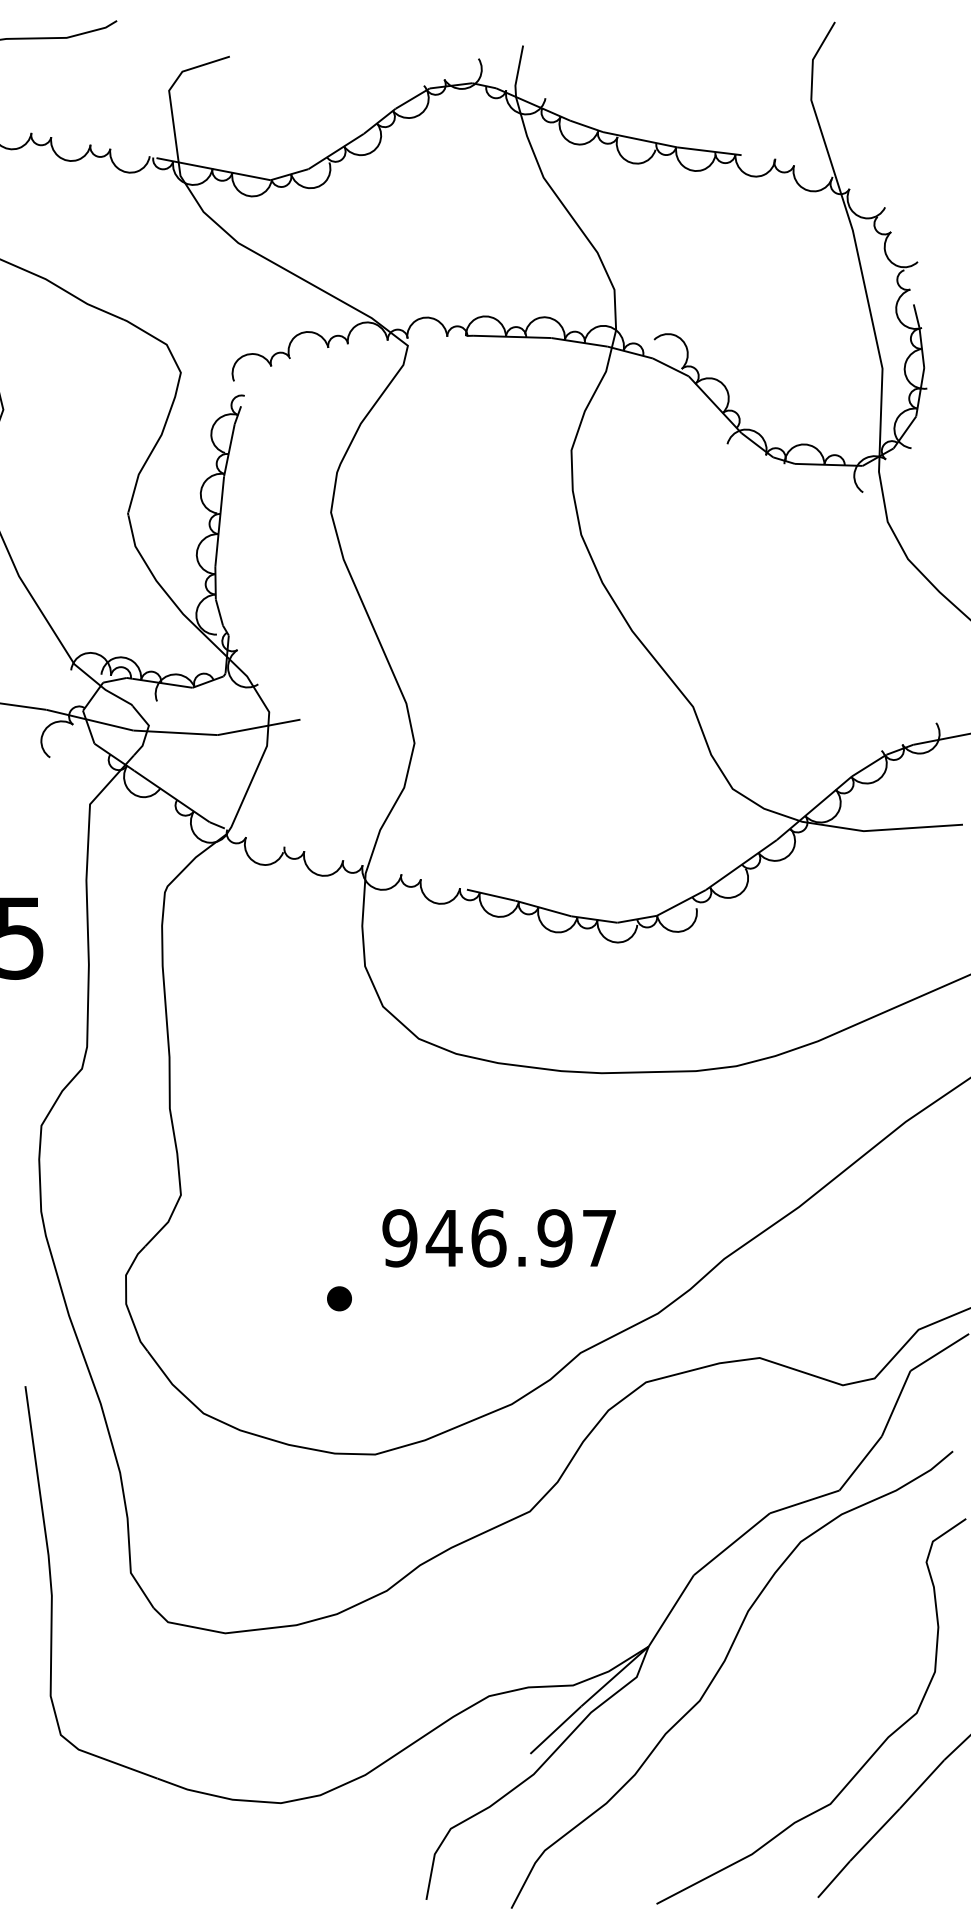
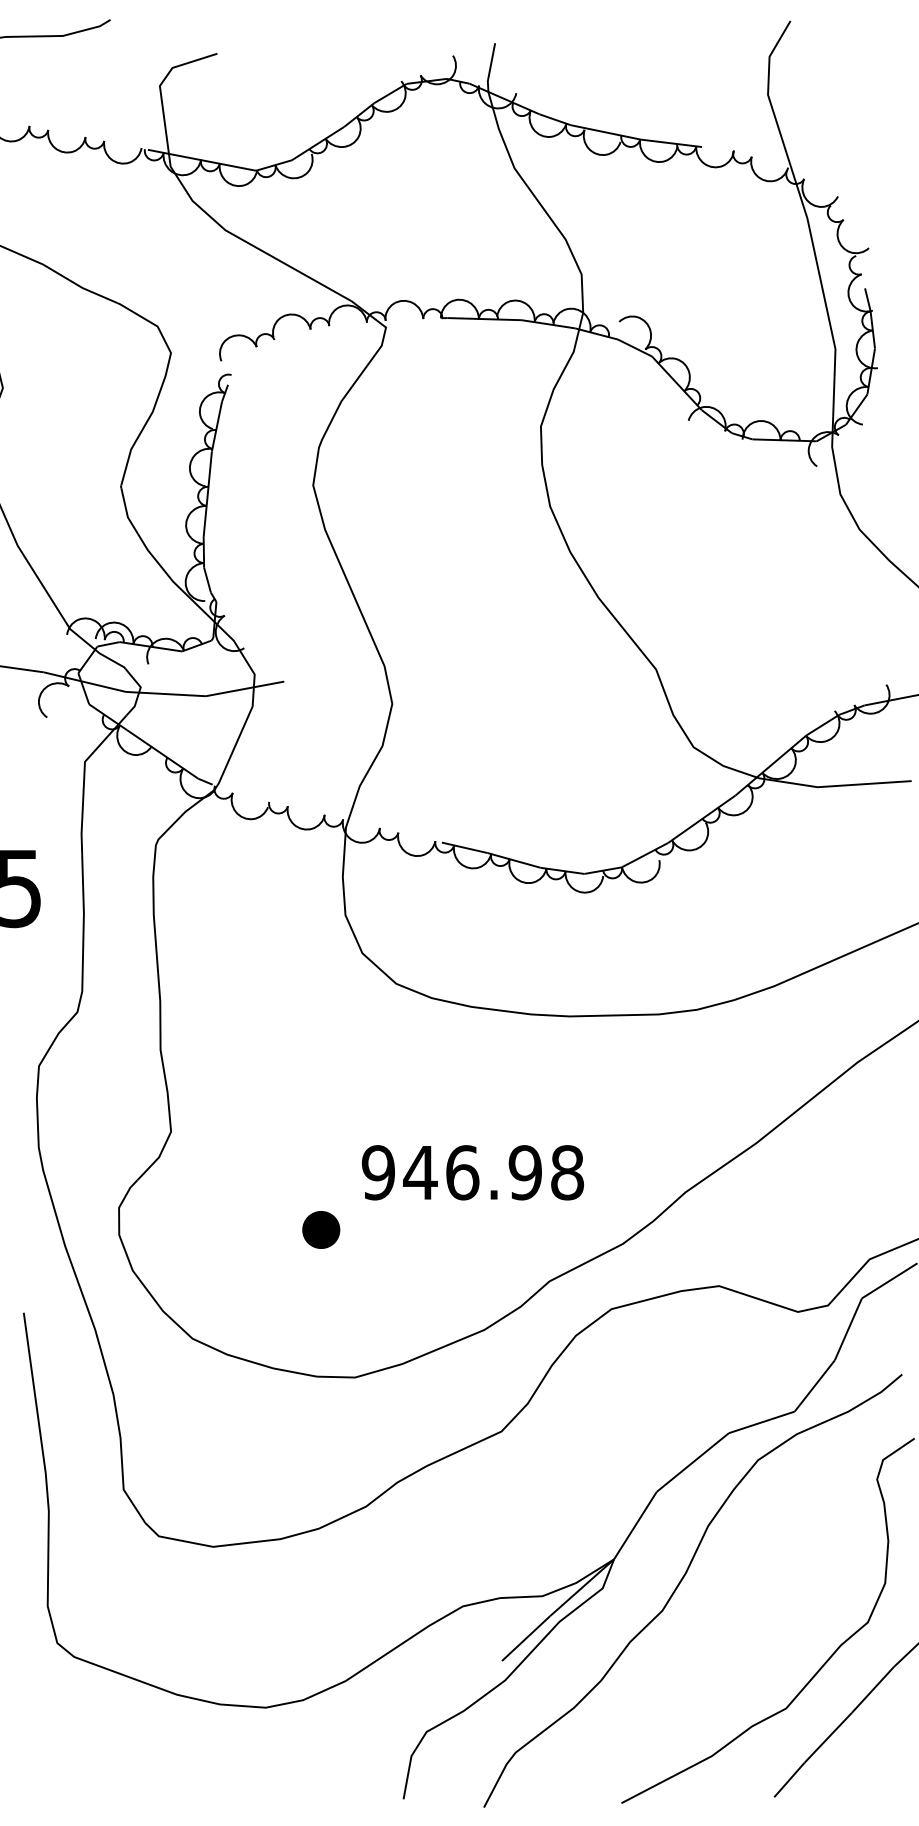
text: (599, 1238) -> (567, 1172), 946.97 -> 946.98
part: (339, 1298) -> (321, 1229), size x1.6

